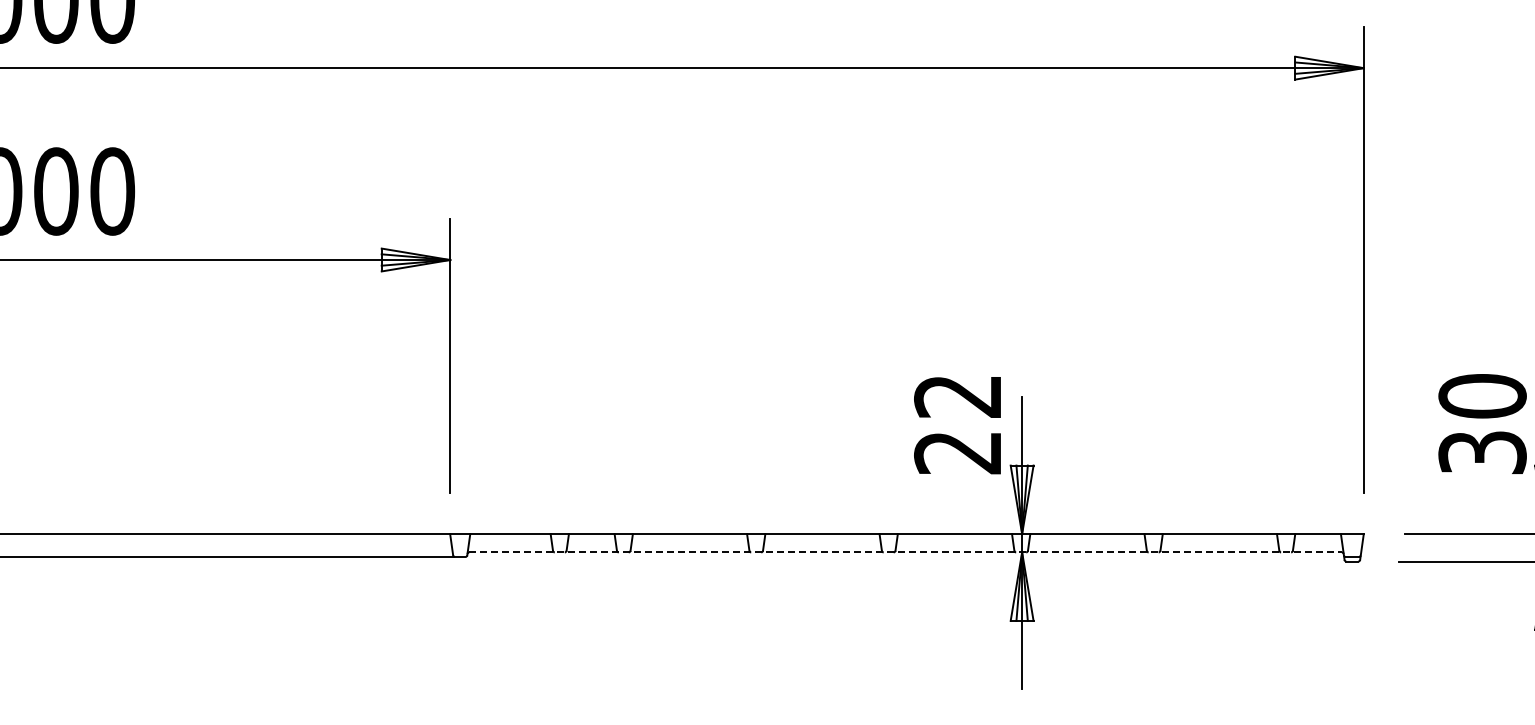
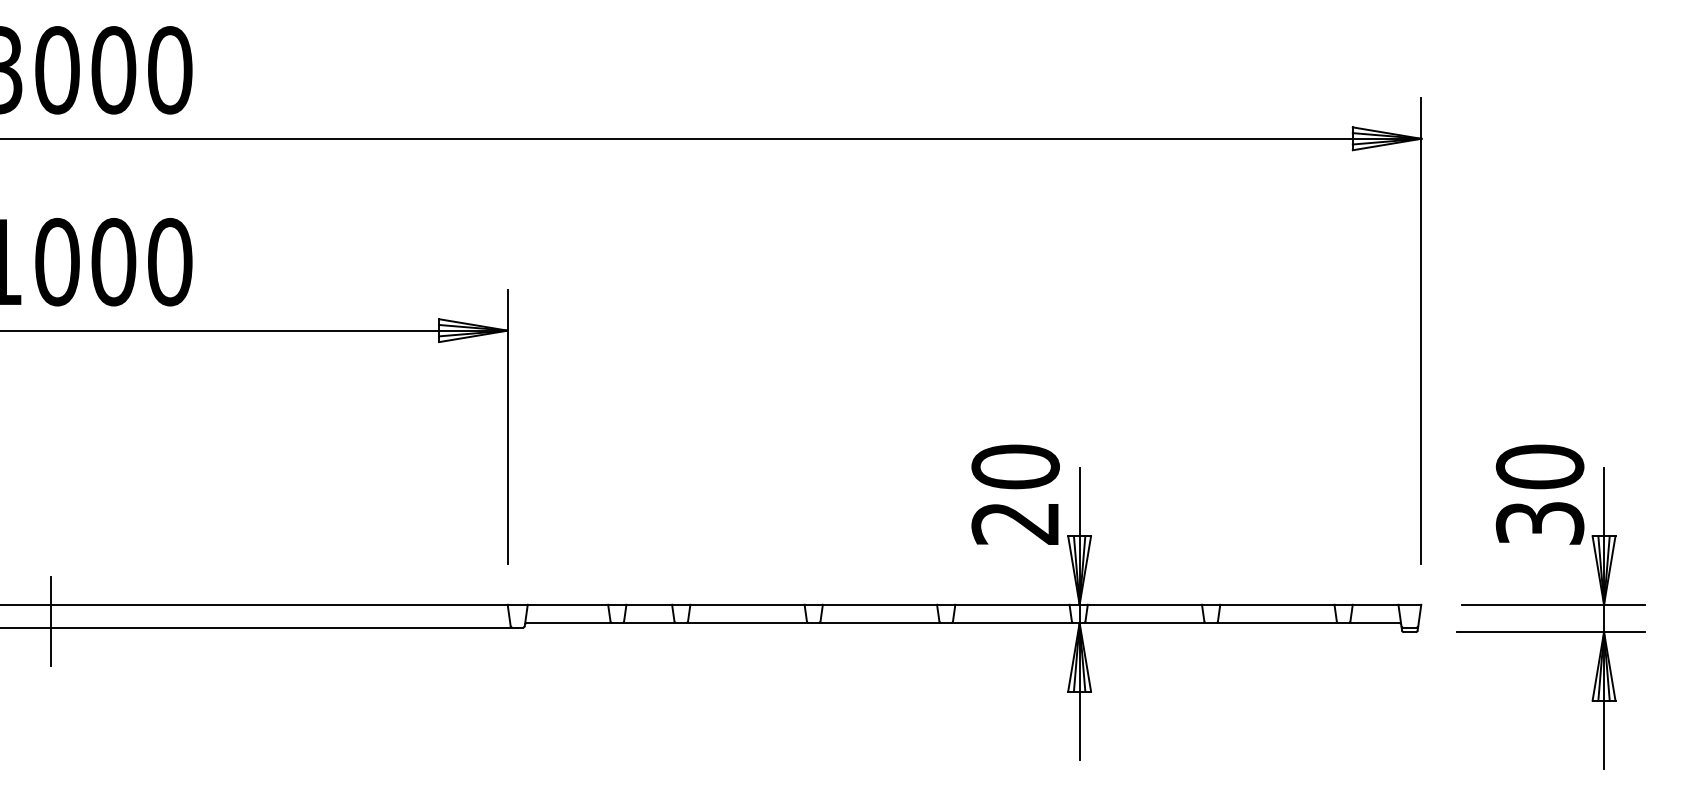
text: (958, 395) -> (1015, 466), 22 -> 20
line: (906, 552) -> (963, 623), dashed -> solid

